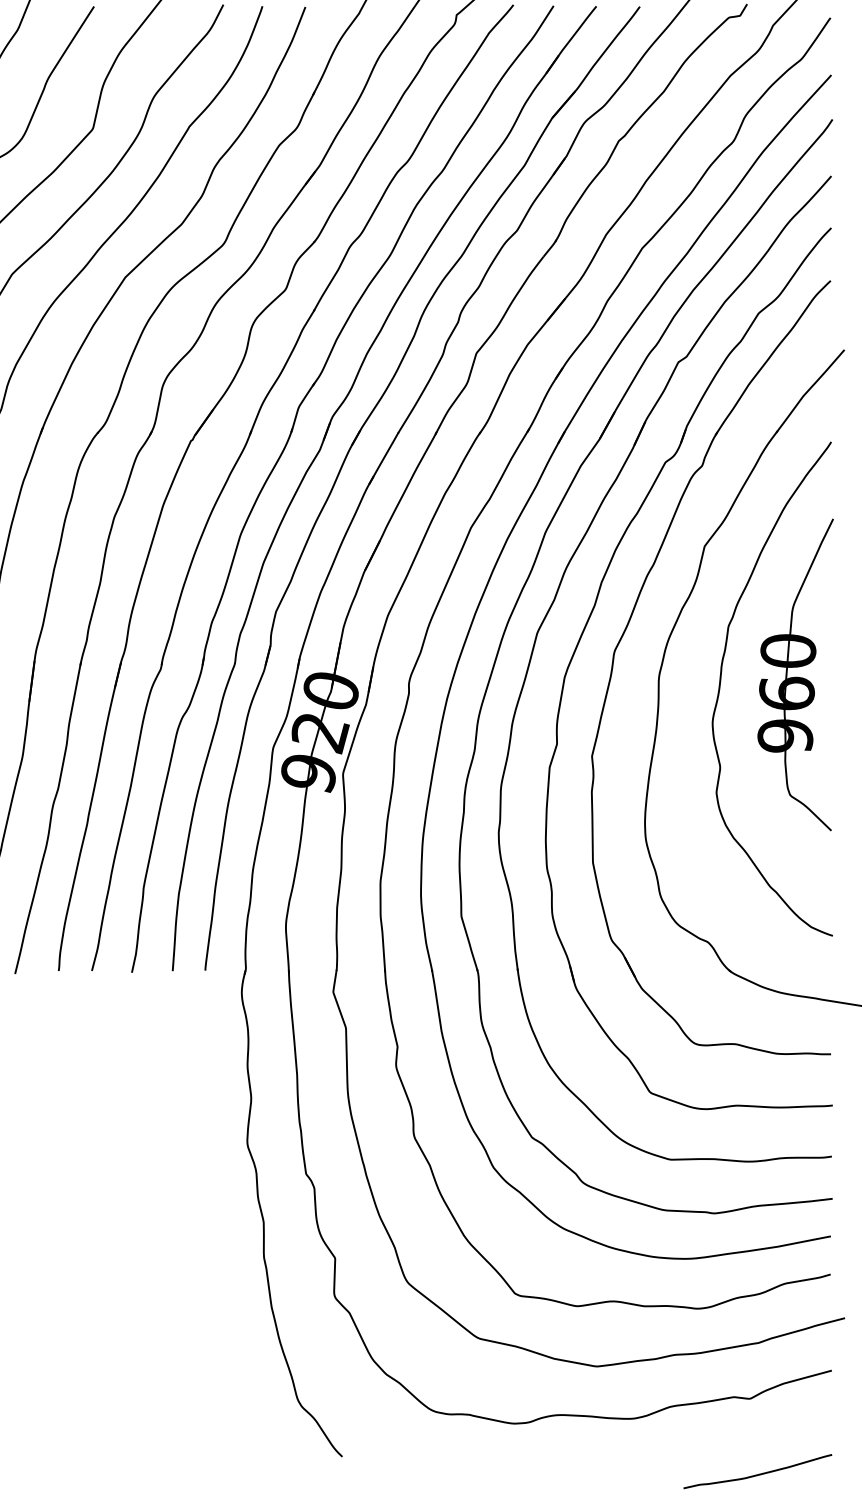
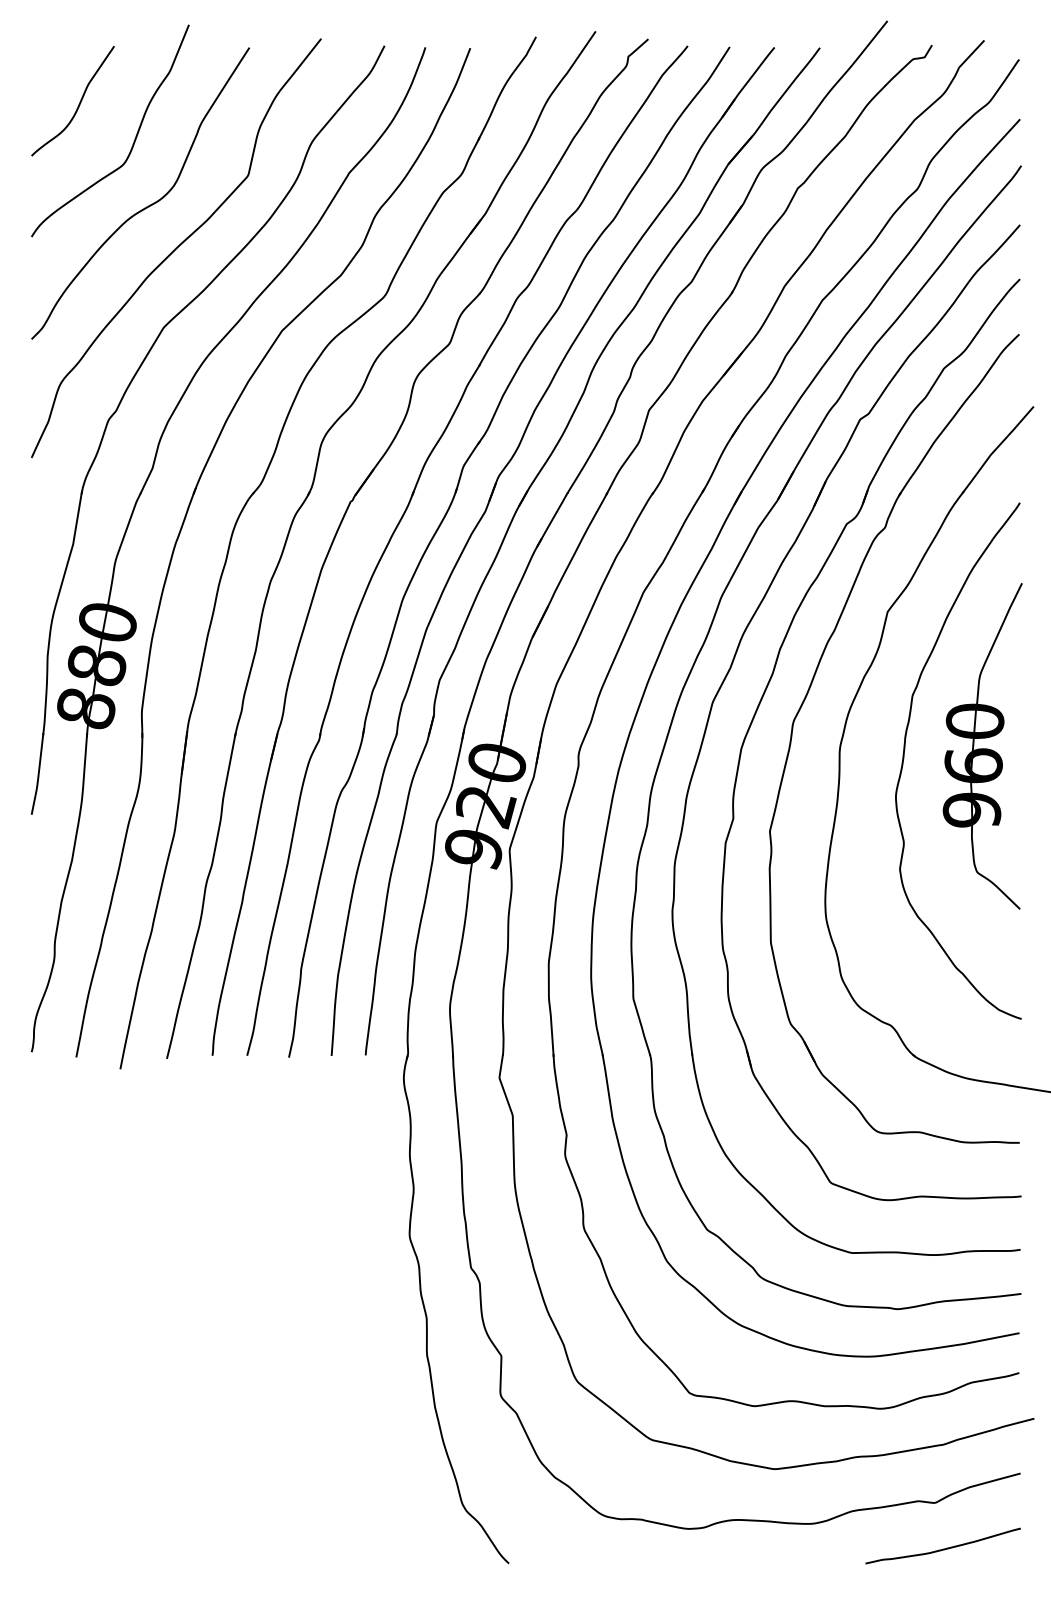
curve: (758, 1473) -> (943, 1548), moved

